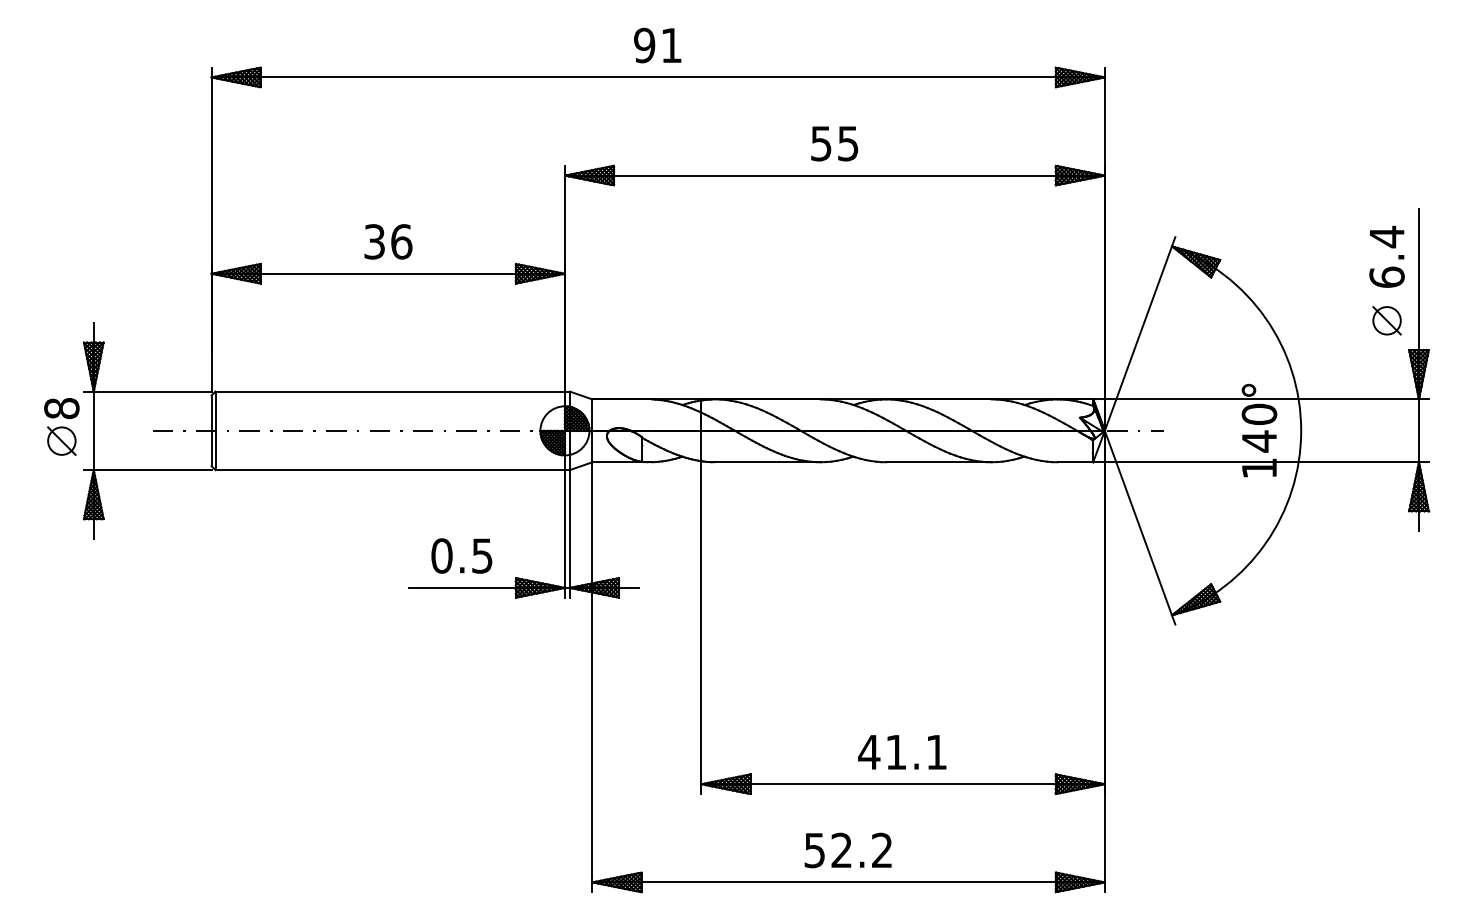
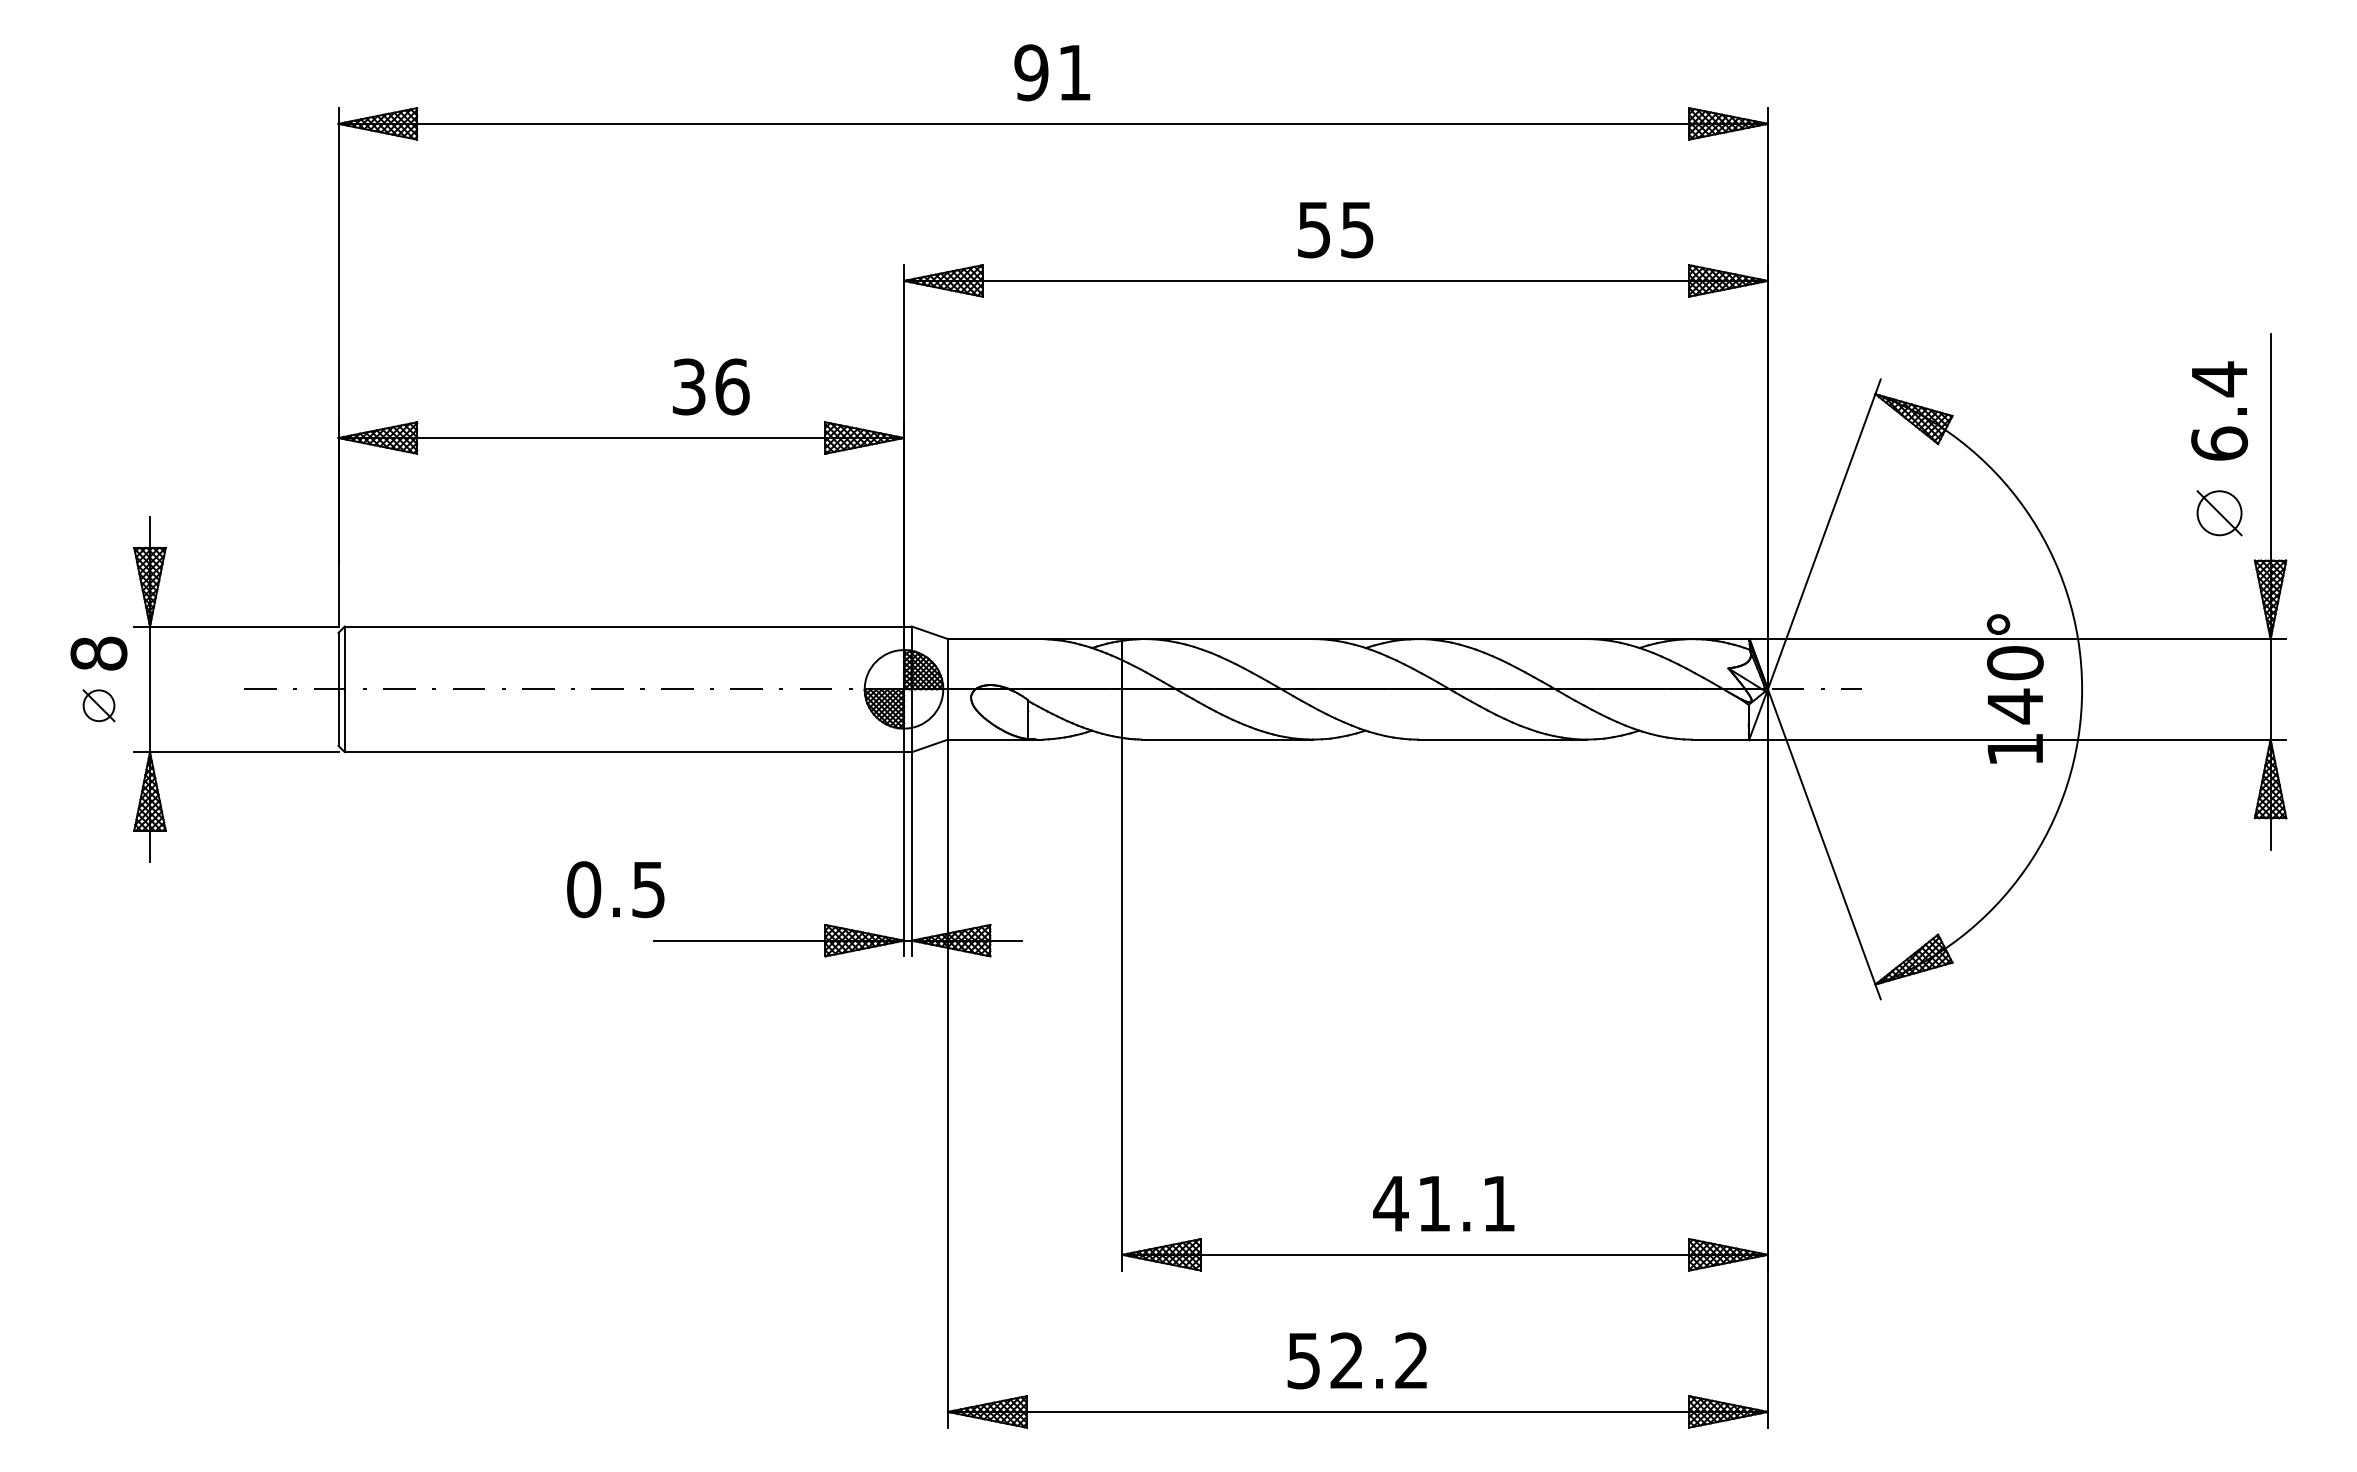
text: (388, 241) -> (711, 386), moved
part: (61, 440) -> (98, 704), size x0.7
text: (461, 555) -> (615, 888), moved

